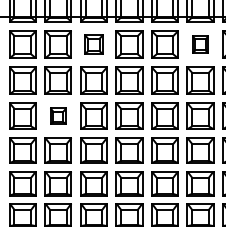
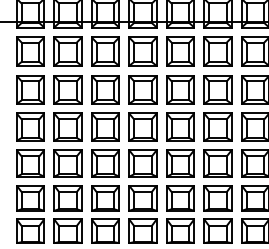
part: (93, 44) -> (105, 51), size x1.43
part: (200, 44) -> (217, 51), size x1.67
part: (57, 115) -> (67, 126), size x1.67

